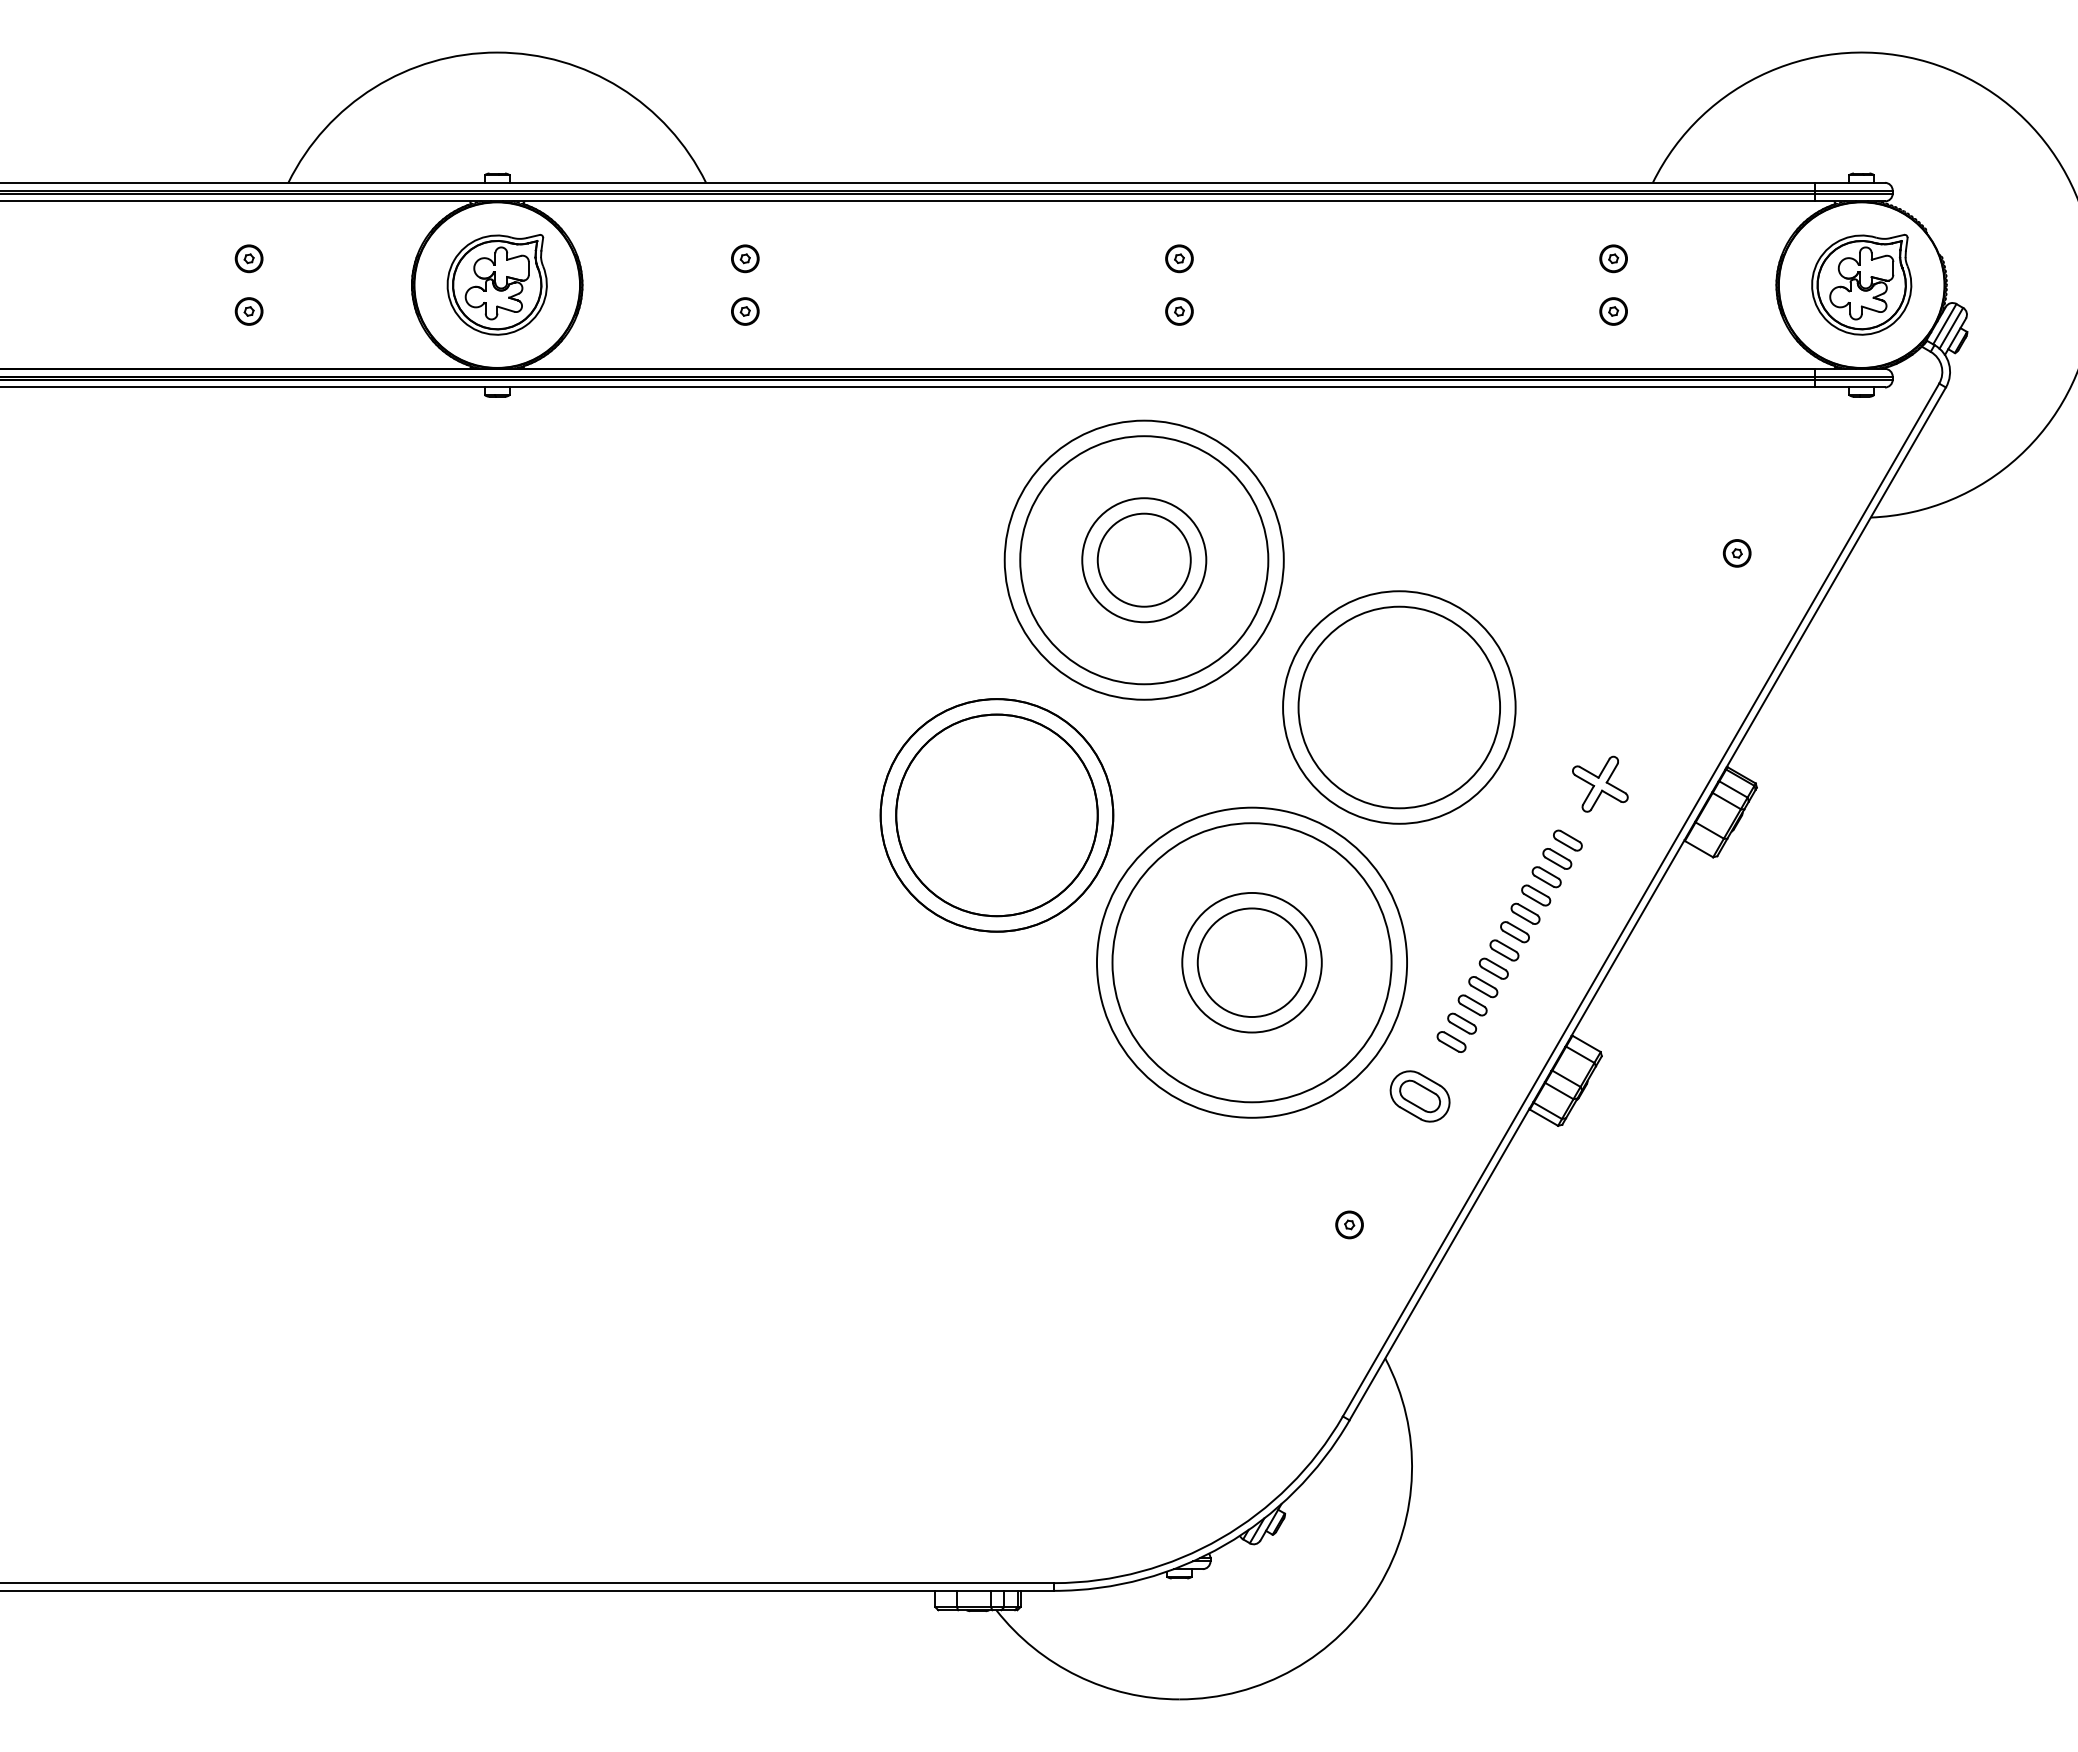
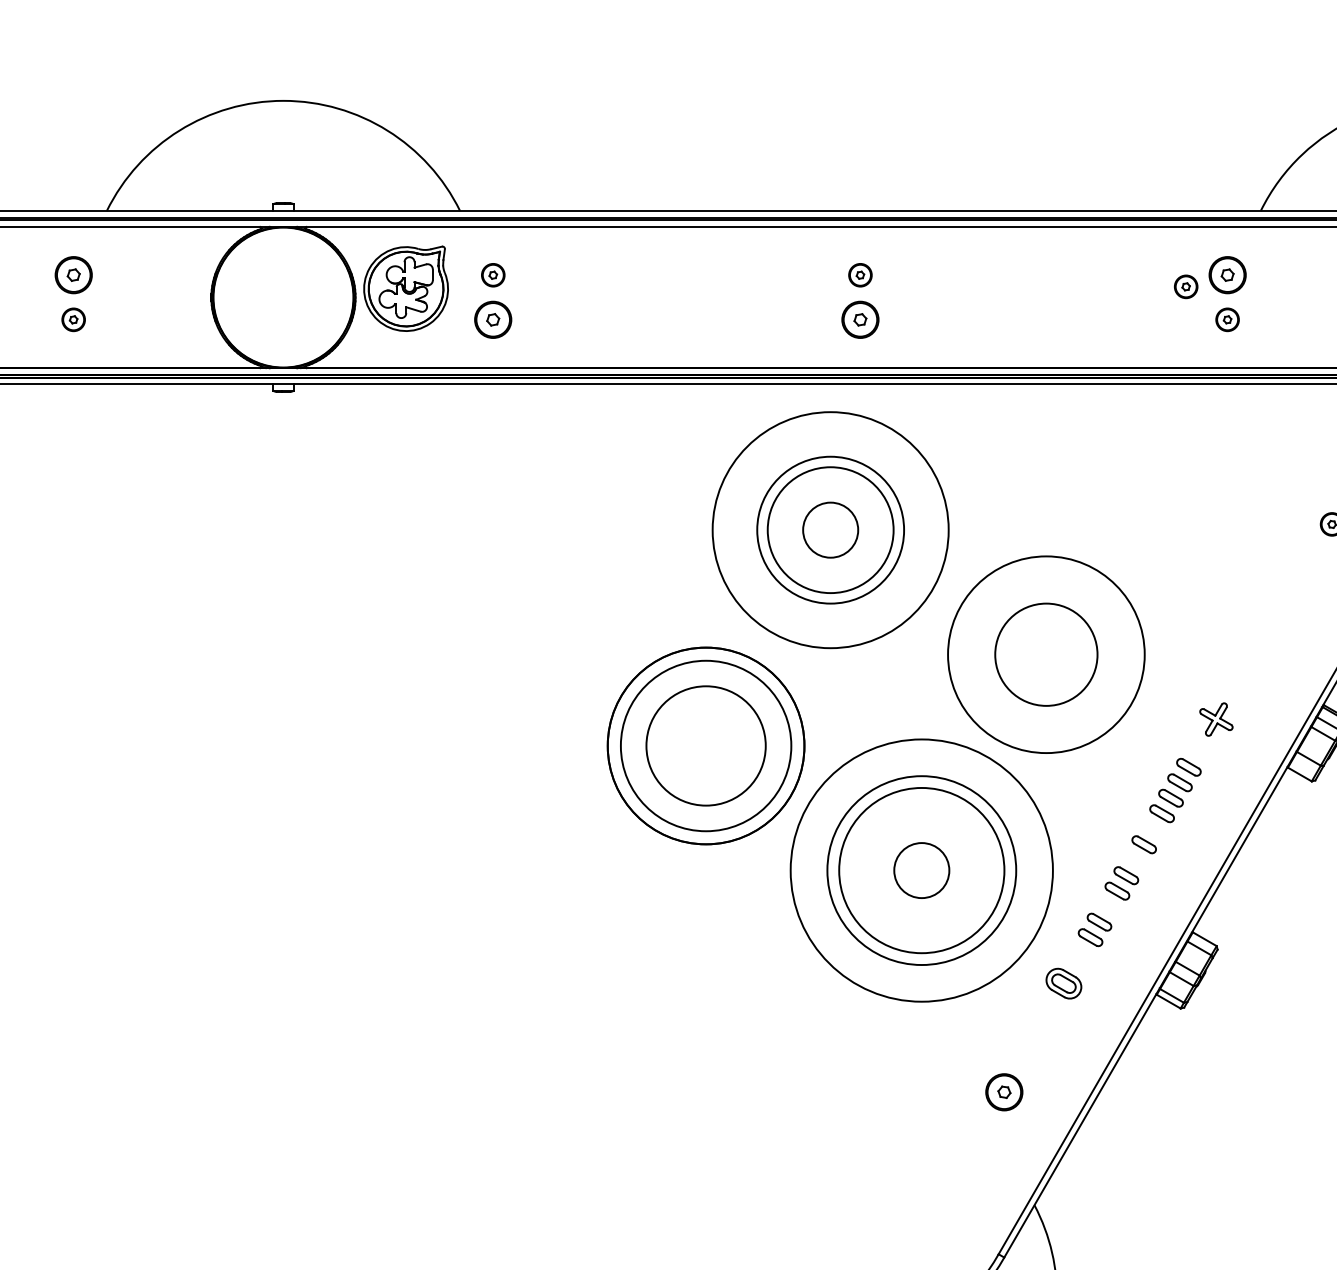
part: (248, 258) -> (73, 275), size x1.6
part: (1613, 258) -> (1227, 275), size x1.6
part: (1564, 272) -> (1186, 286), added
part: (496, 284) -> (405, 288), moved
part: (745, 311) -> (493, 319), size x1.6
part: (1179, 311) -> (860, 319), size x1.6
circle: (1143, 559) -> (830, 529), size x0.7
circle: (1144, 560) -> (830, 530), size x0.6
circle: (1144, 560) -> (830, 530), size x1.4
circle: (1399, 707) -> (1046, 654), size x0.6
part: (1600, 783) -> (1216, 719), size x0.7
circle: (996, 815) -> (705, 746), size x0.7
part: (1525, 913) -> (1153, 828), removed
part: (1504, 950) -> (1135, 860), removed
circle: (1251, 962) -> (921, 870), size x0.6
circle: (1251, 962) -> (921, 870), size x0.7
circle: (1251, 962) -> (921, 870), size x1.6
part: (1472, 1005) -> (1108, 906), removed
part: (1419, 1096) -> (1063, 983), size x0.7
part: (1349, 1224) -> (1004, 1091), size x1.6

